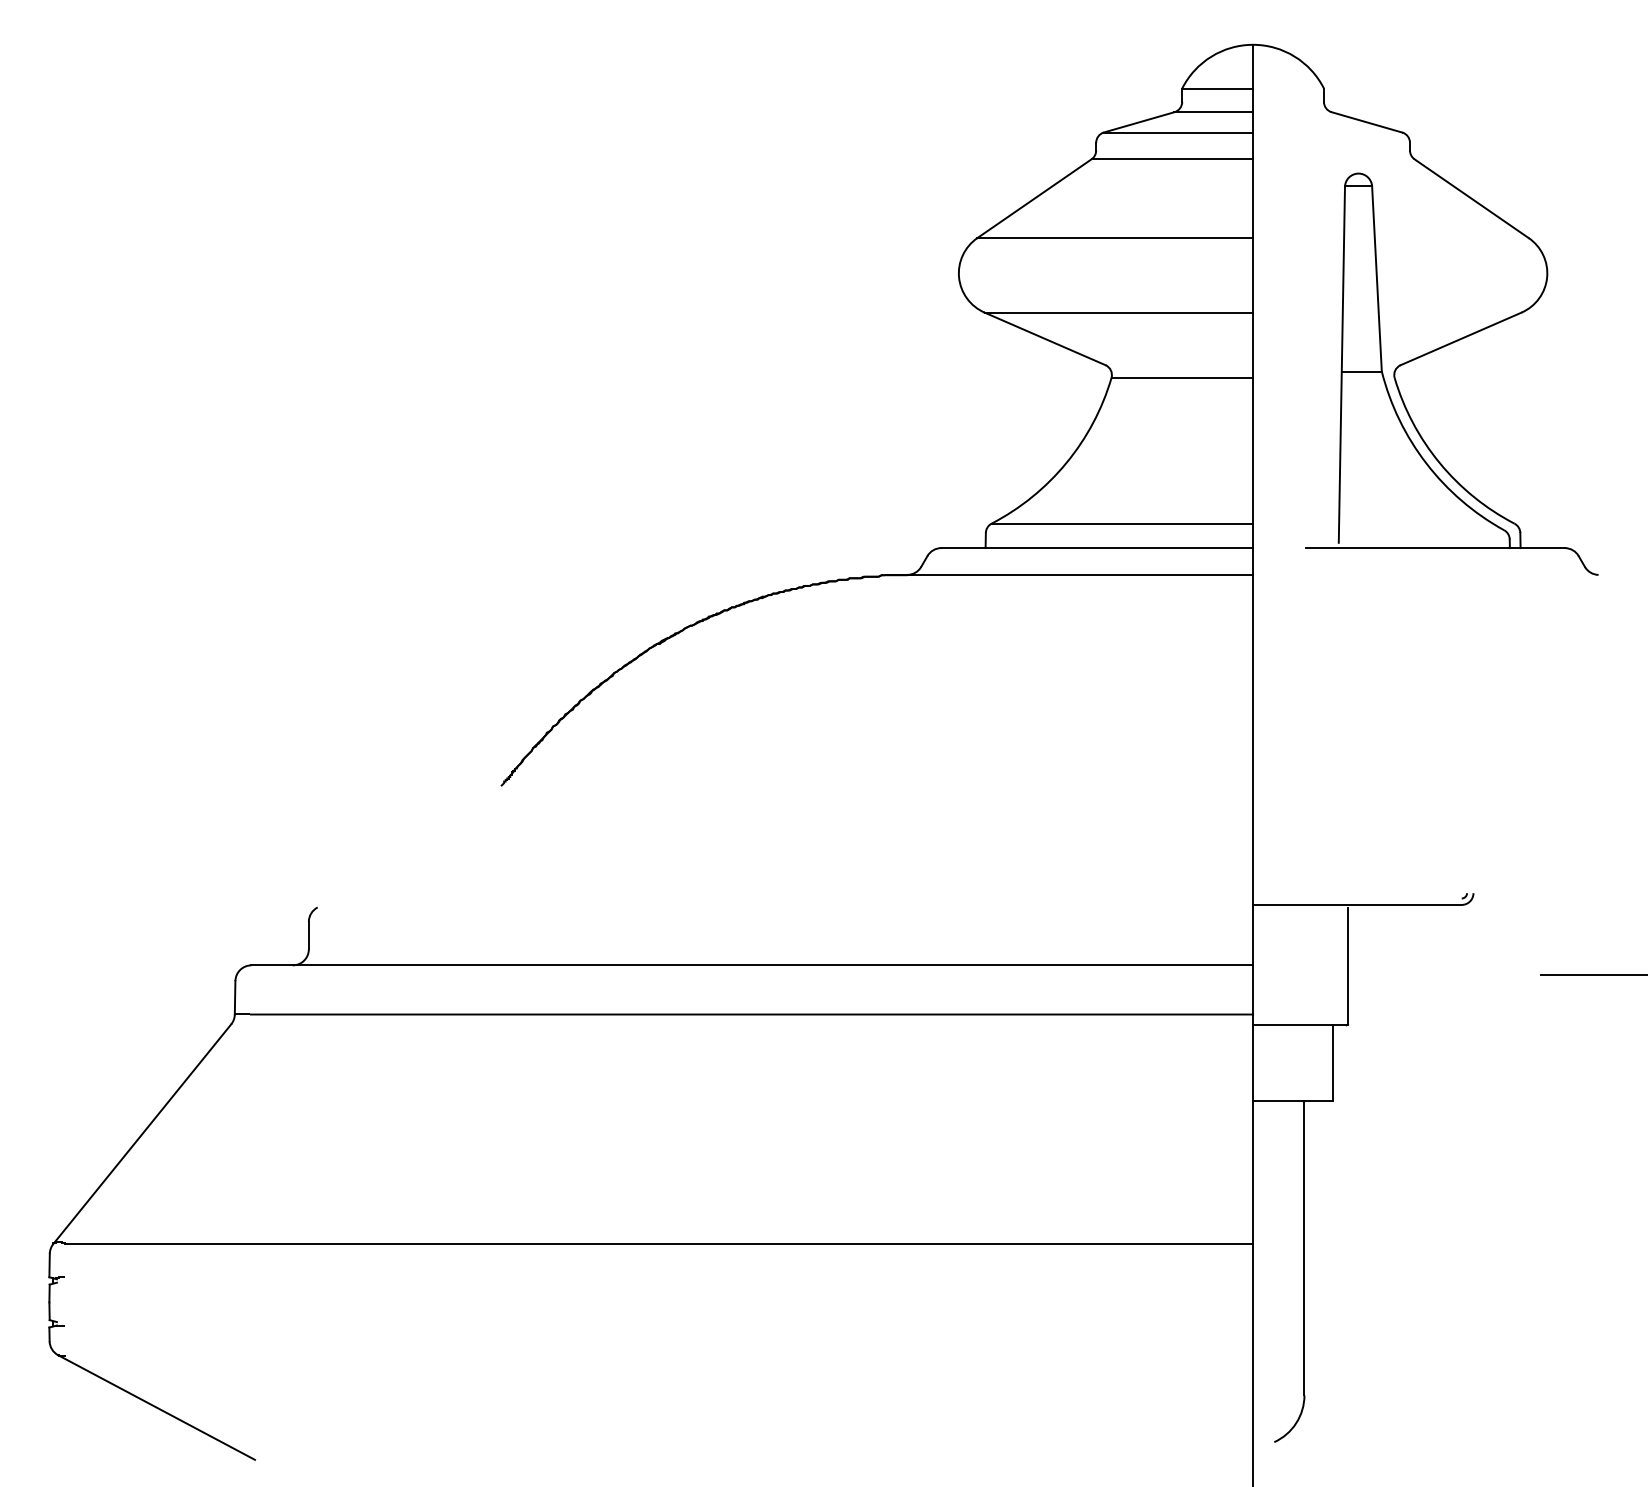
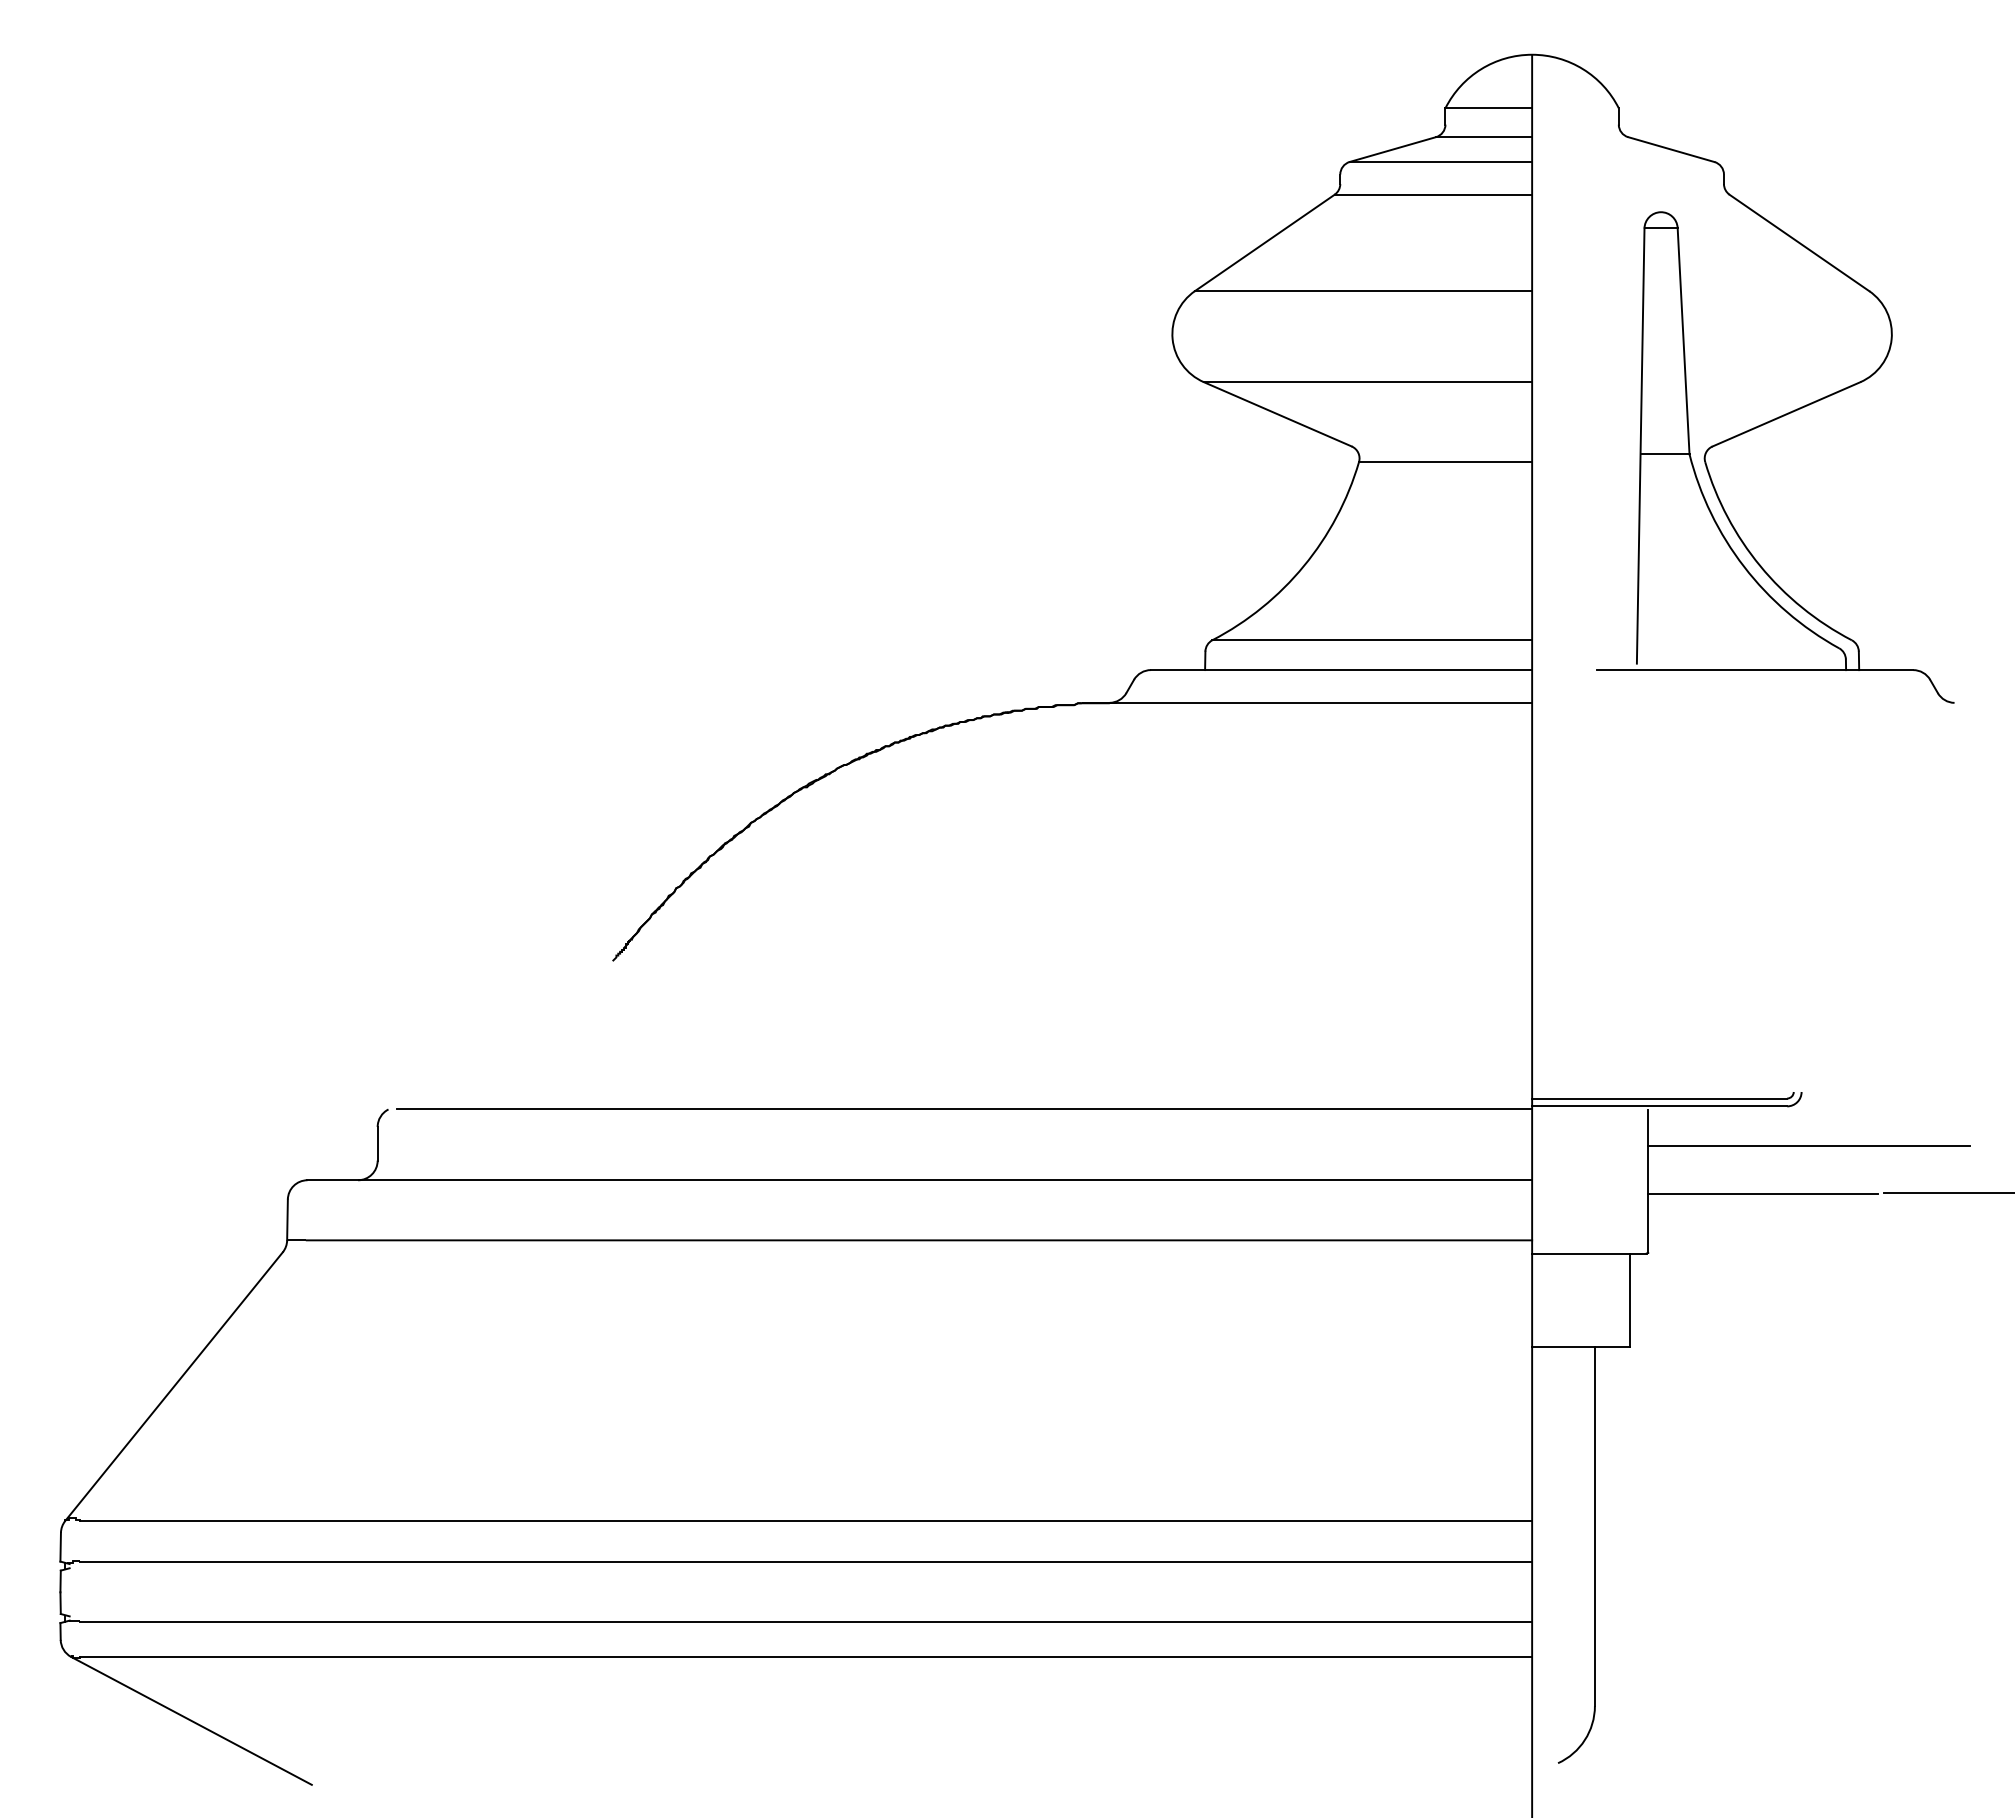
line: (1357, 898) -> (1659, 1098), added
line: (788, 907) -> (964, 1109), added
line: (1479, 936) -> (1808, 1145), added
line: (1441, 977) -> (1762, 1194), added
line: (659, 1277) -> (806, 1561), added
line: (659, 1326) -> (806, 1621), added
line: (659, 1354) -> (806, 1656), added

